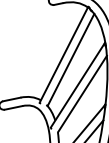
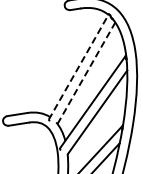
line: (63, 55) -> (78, 67), solid -> dashed
line: (71, 59) -> (86, 72), solid -> dashed

